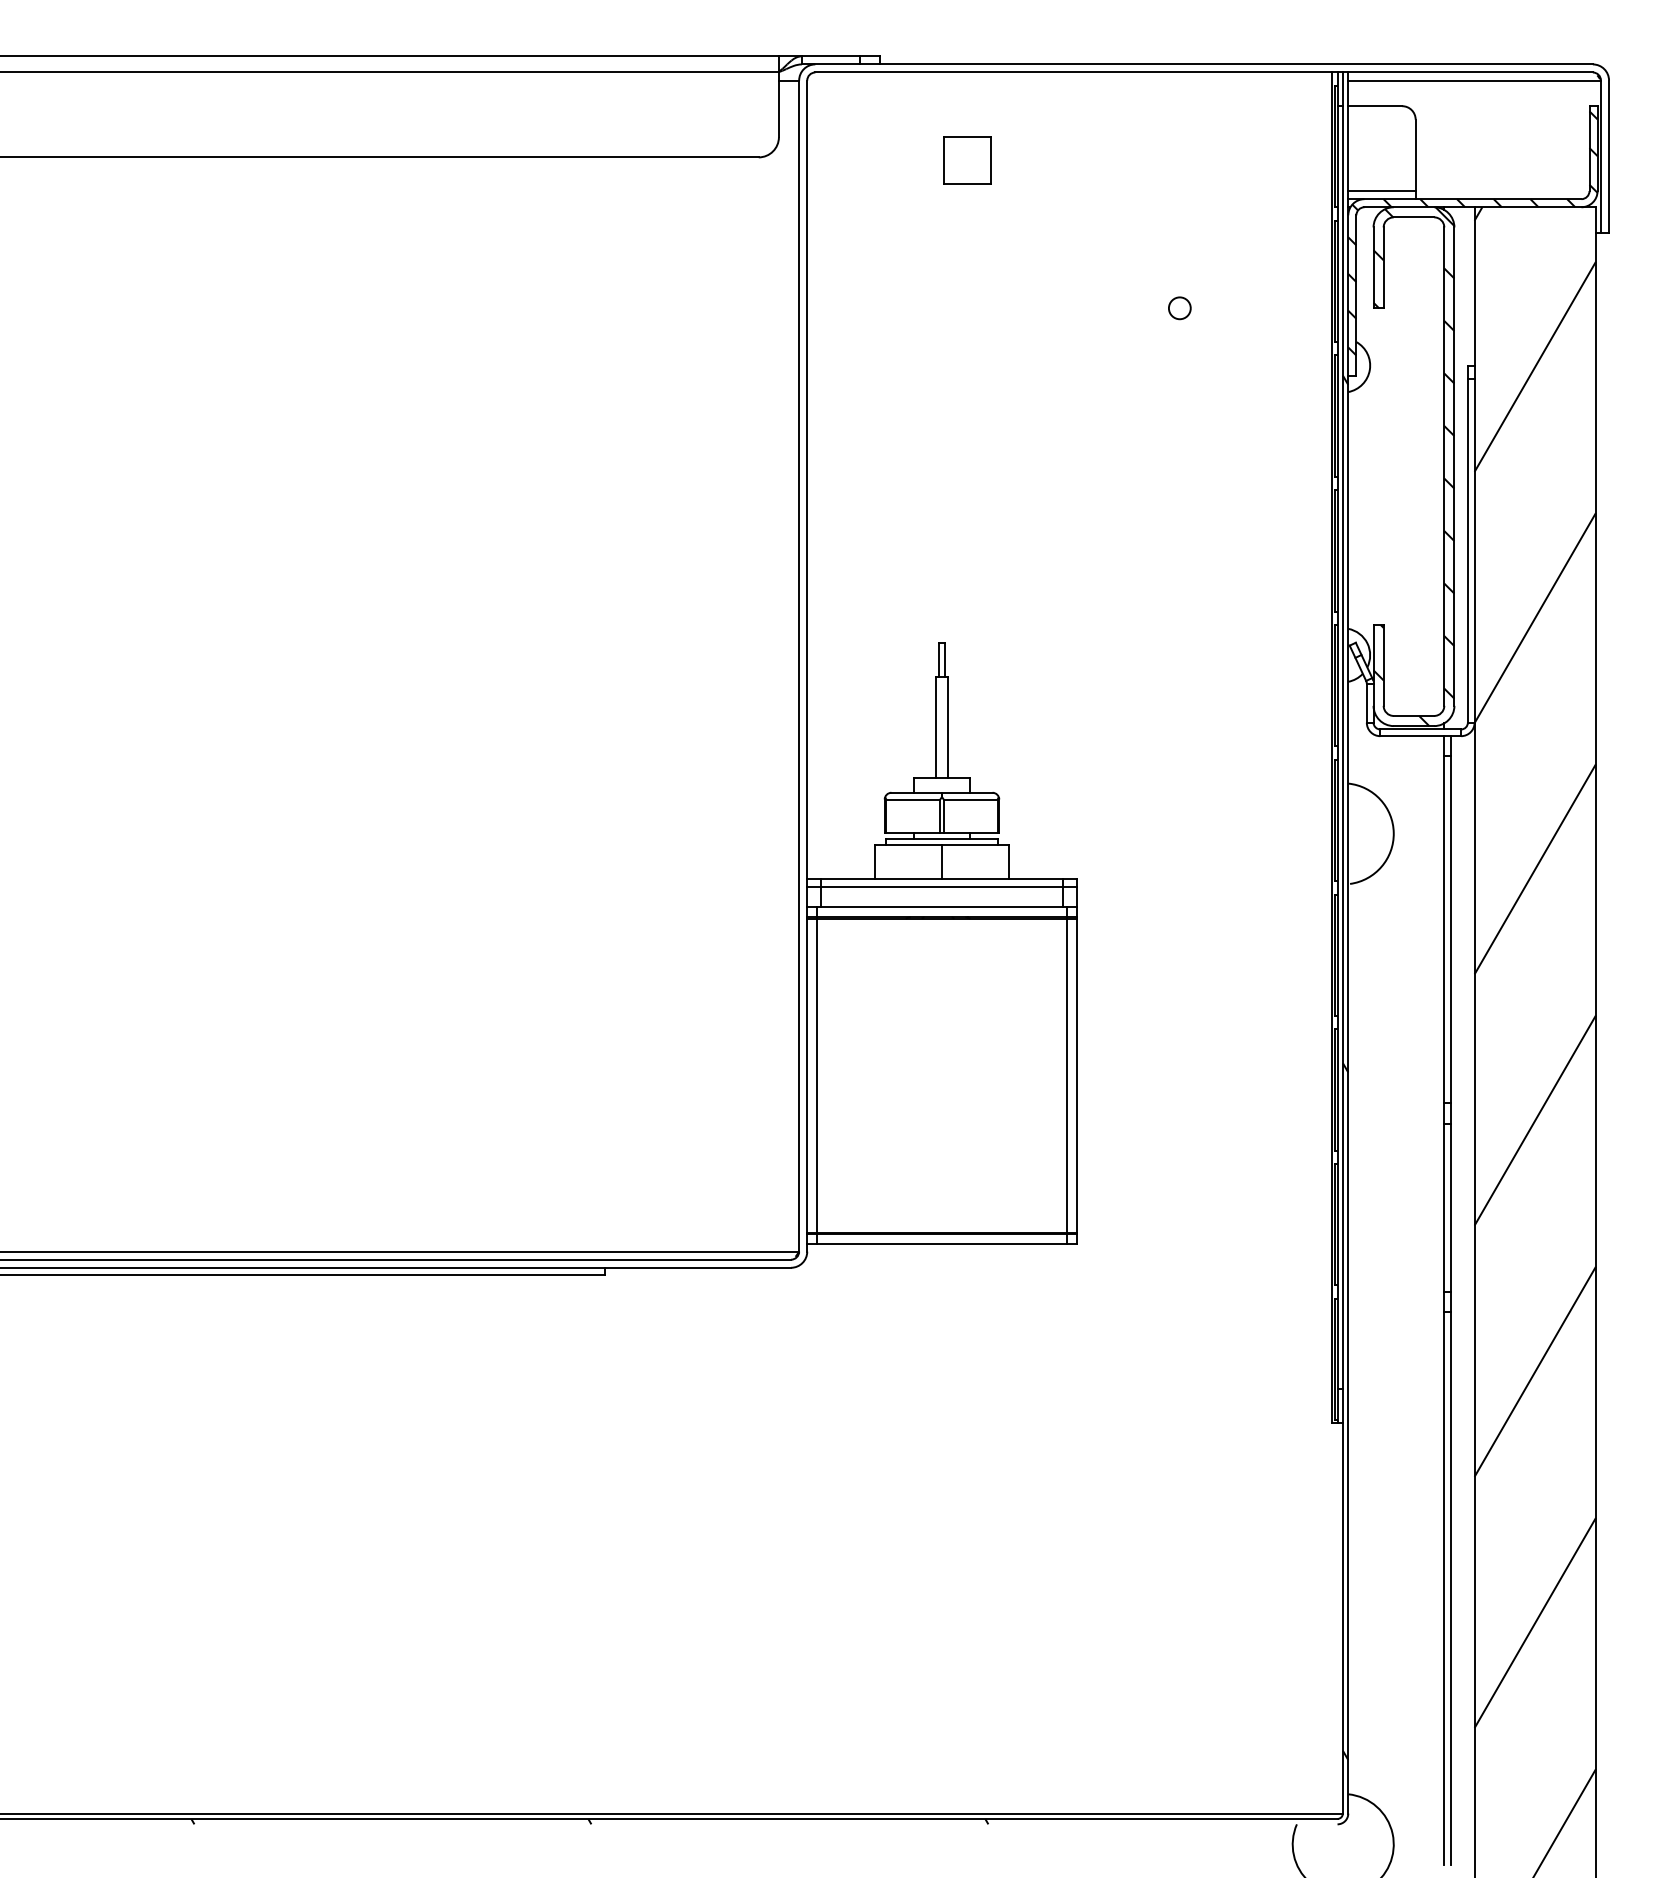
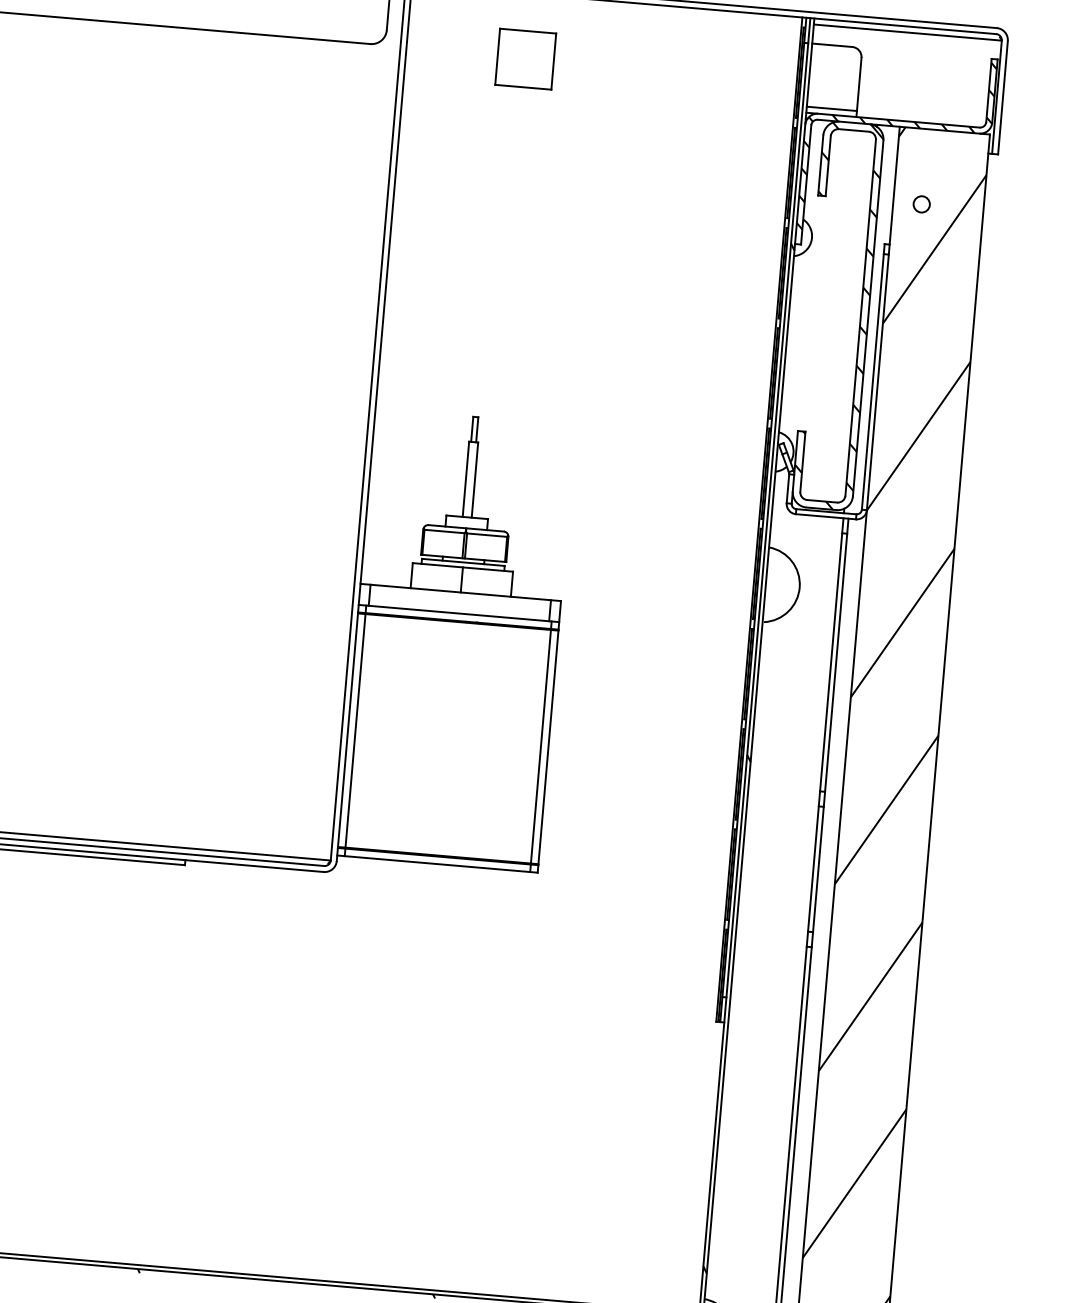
part: (967, 160) -> (525, 59), size x1.6
circle: (1179, 308) -> (921, 204), moved
line: (941, 887) -> (459, 598), removed

